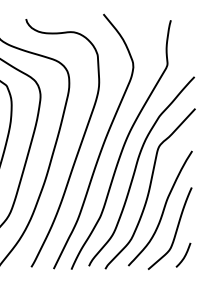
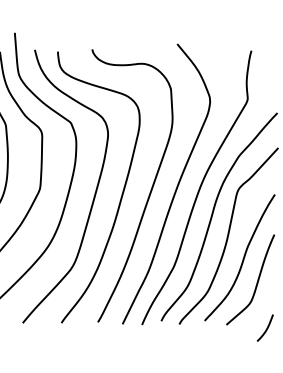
curve: (184, 254) -> (266, 327), moved

